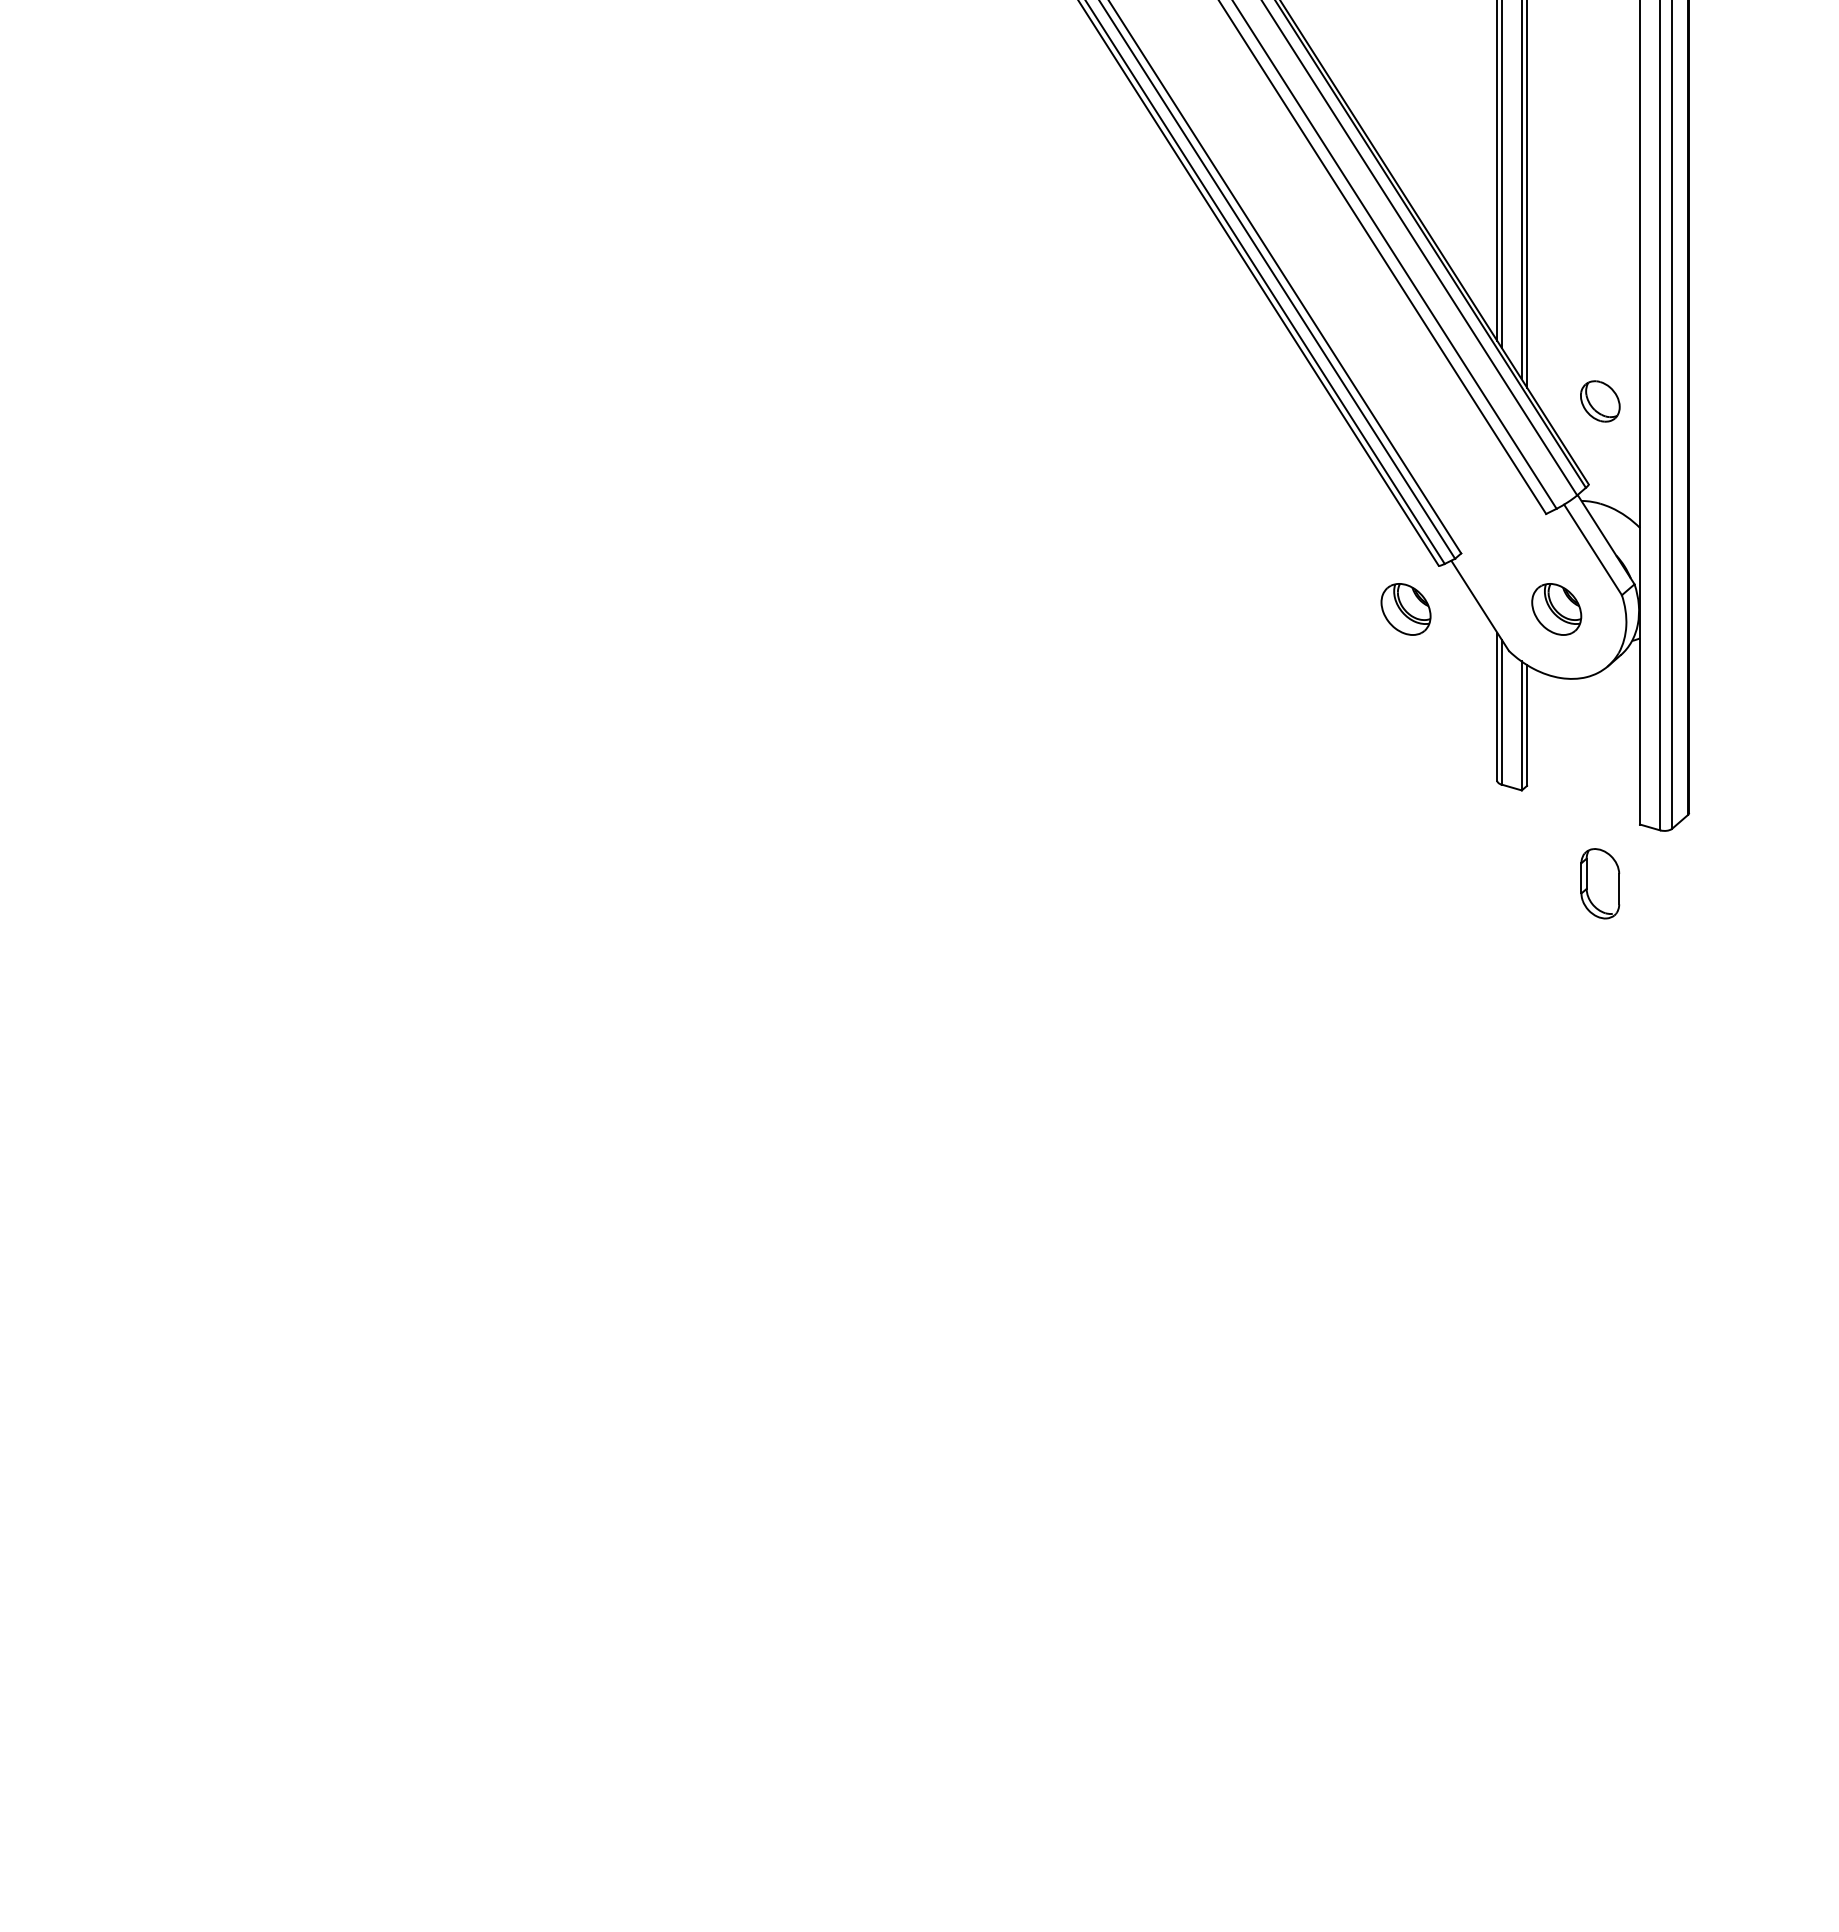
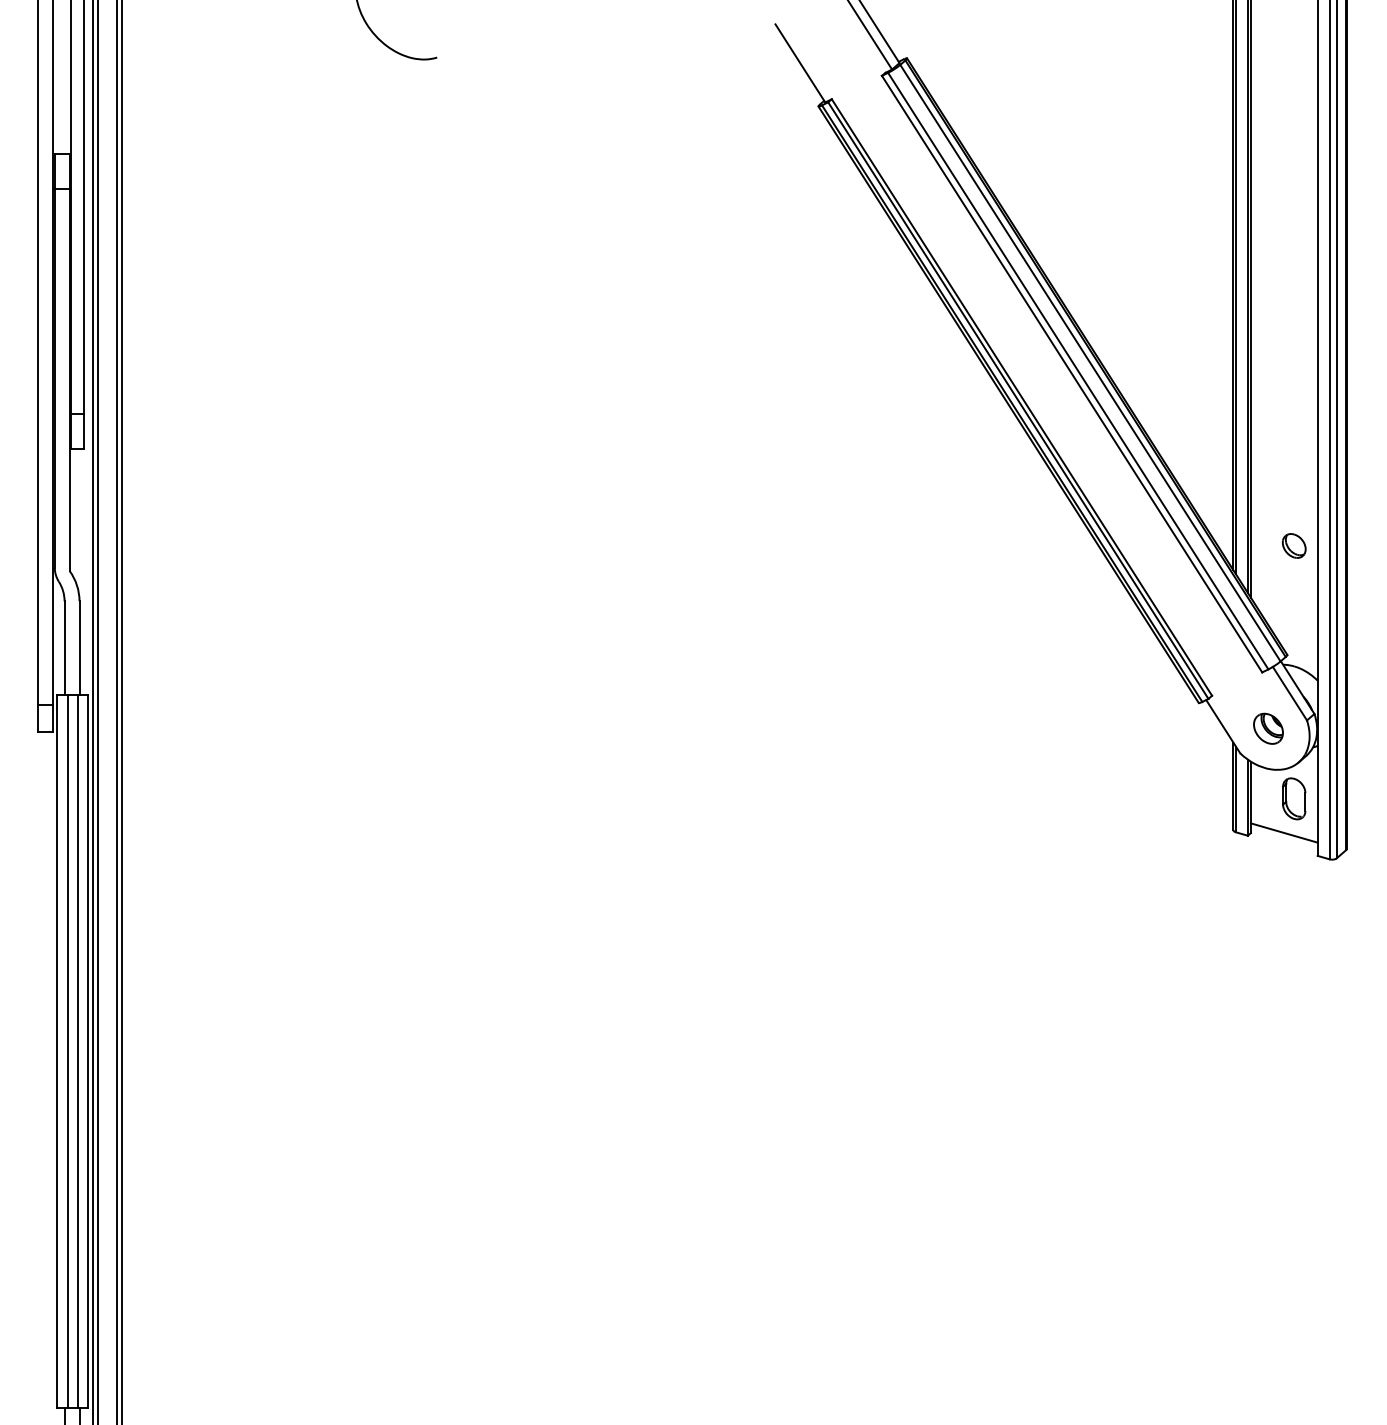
part: (1599, 400) -> (1293, 545), moved
part: (1406, 608) -> (1179, 728), removed
line: (1582, 784) -> (1283, 832), added
part: (1600, 883) -> (1294, 798), moved

